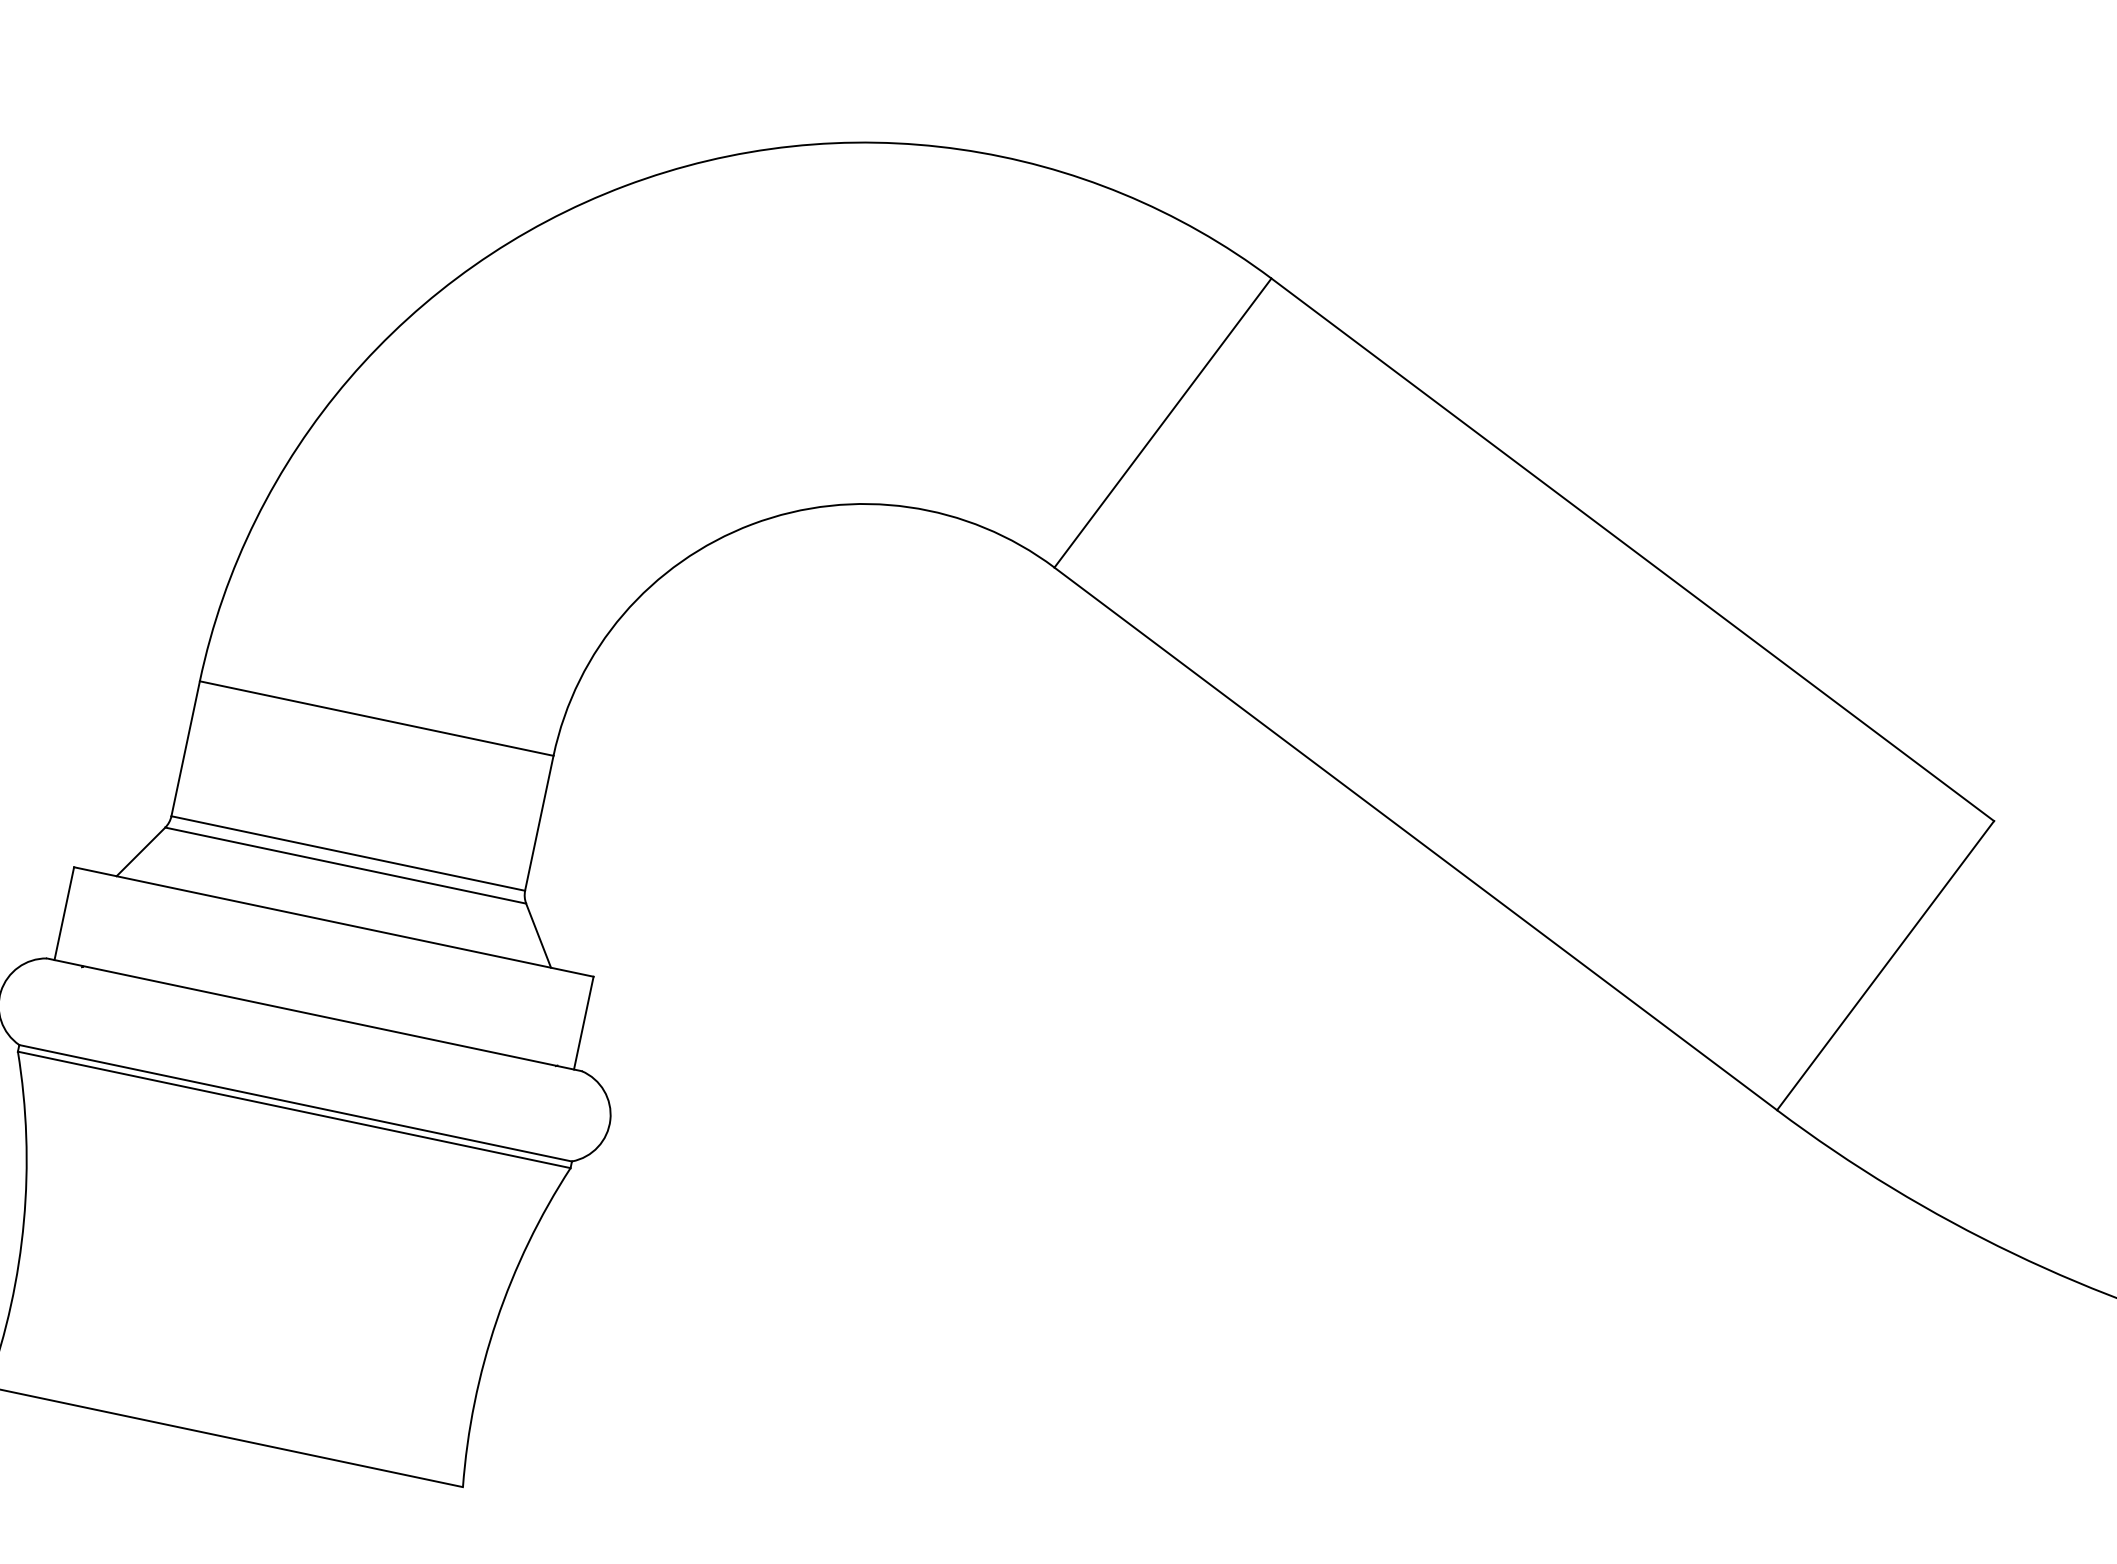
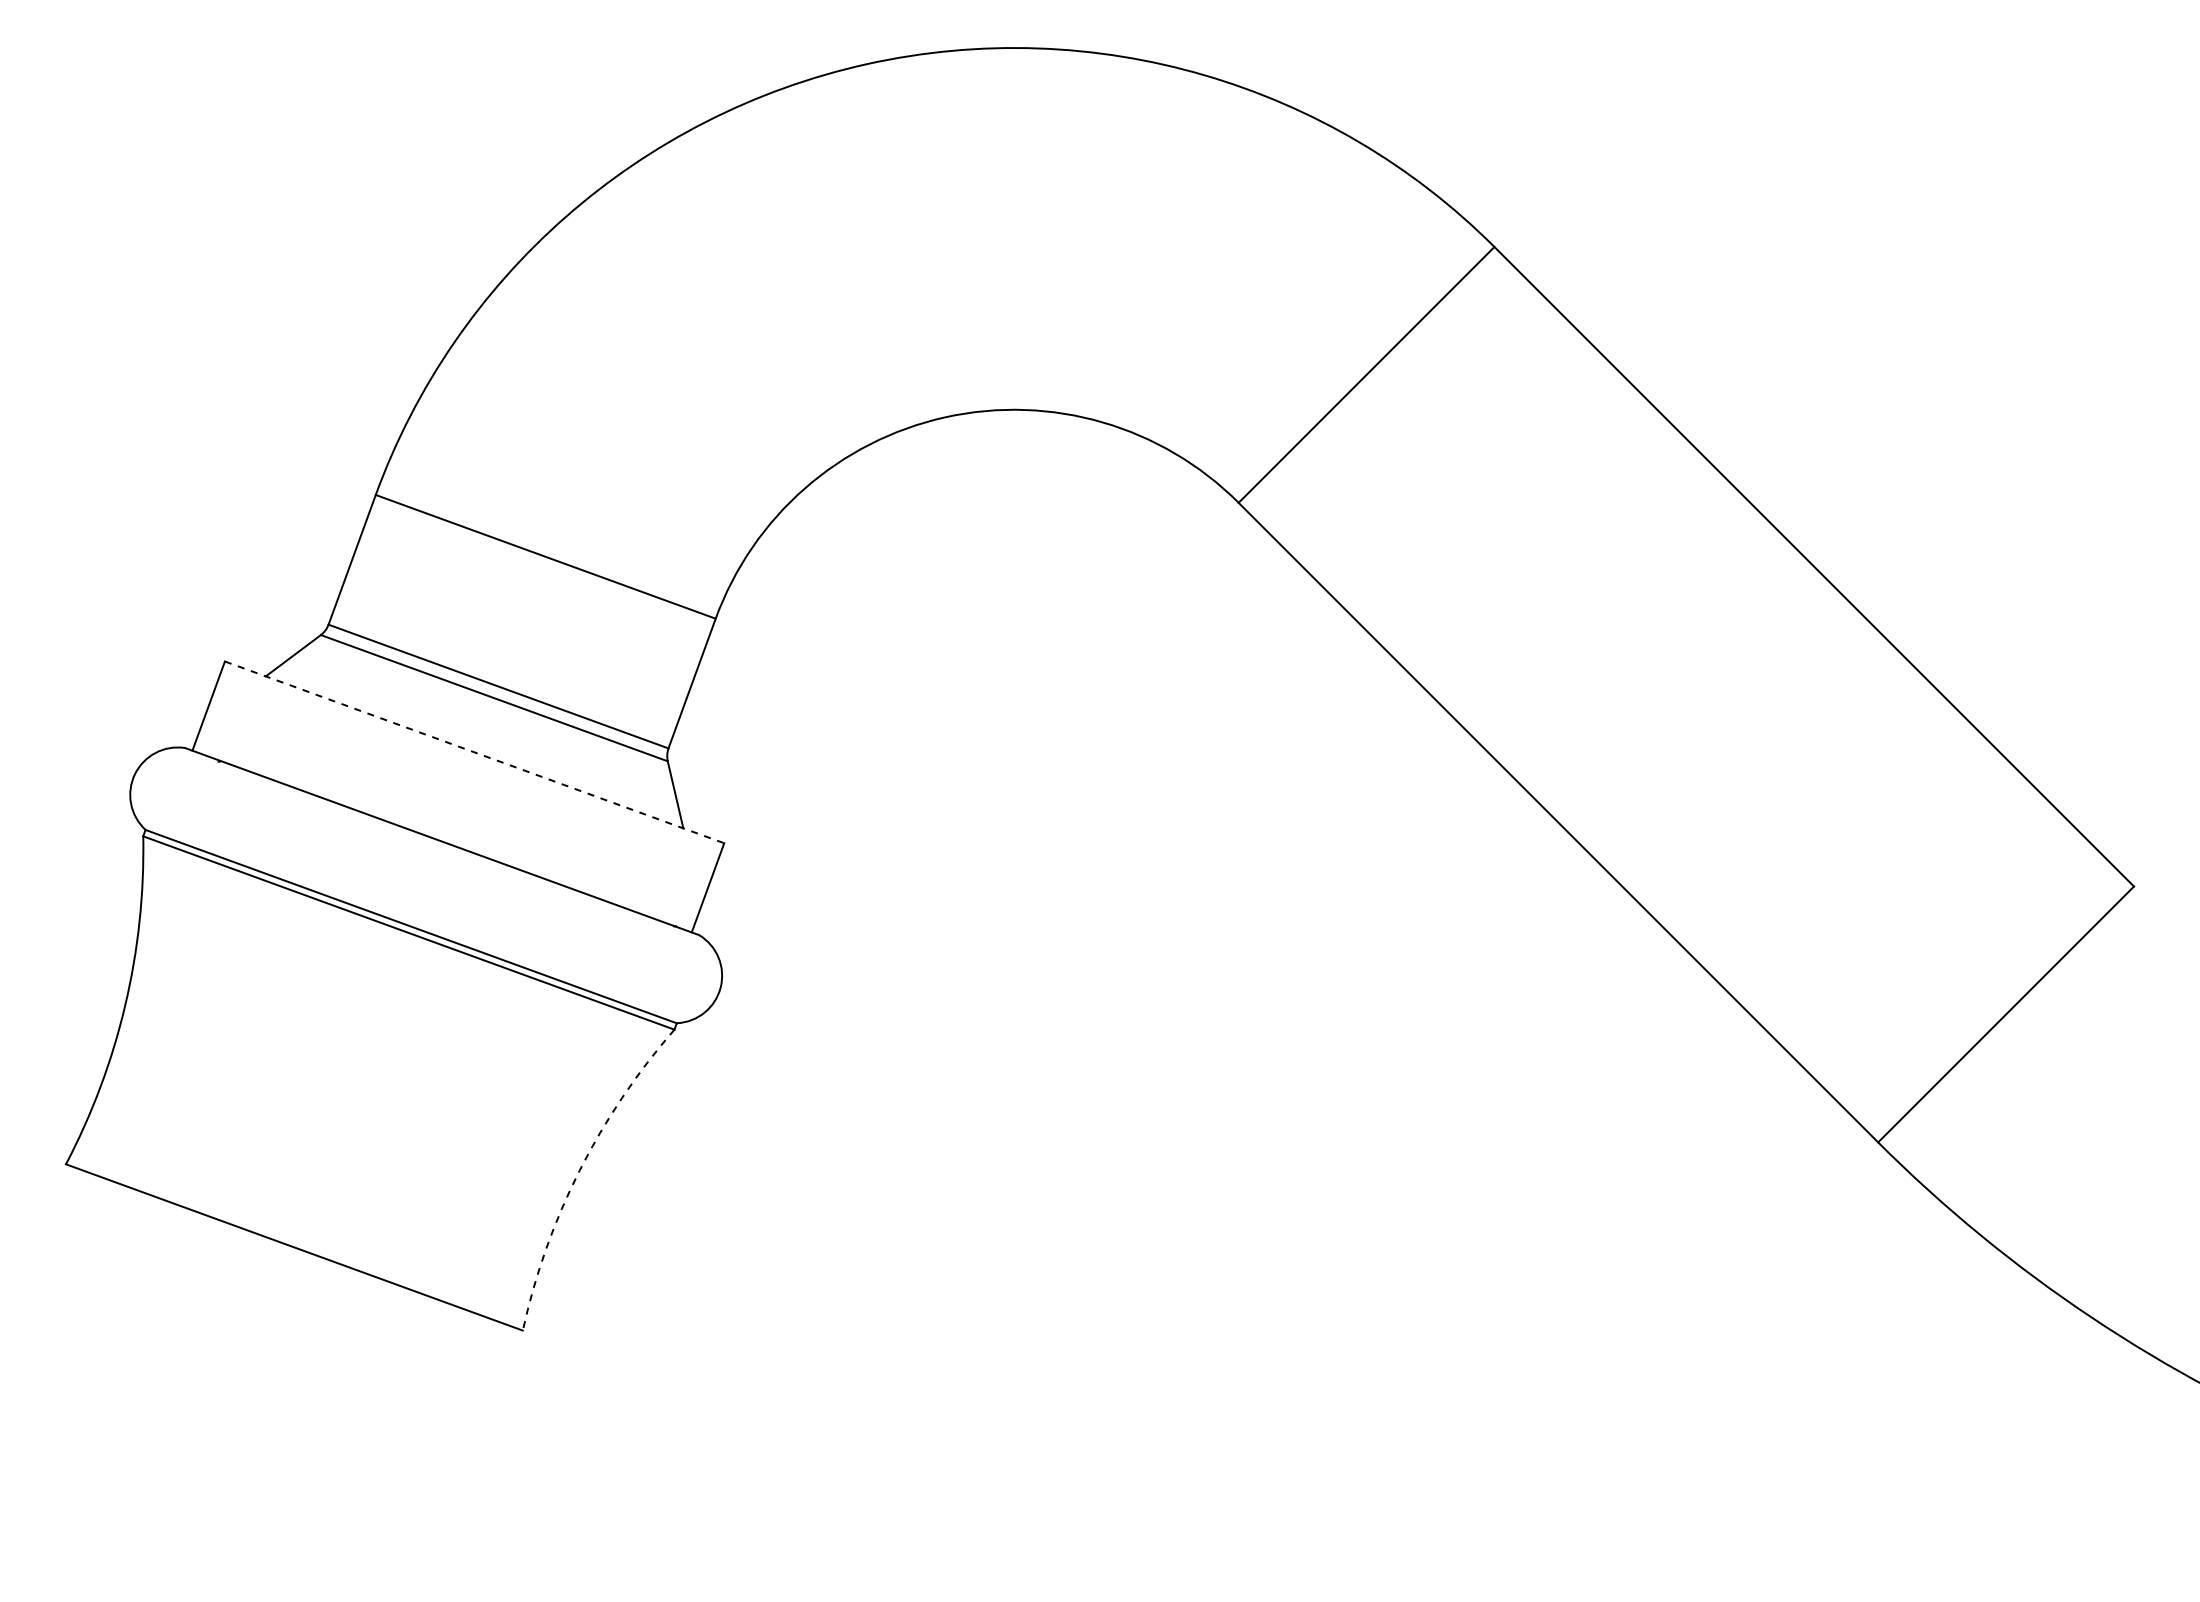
line: (333, 922) -> (474, 752), solid -> dashed
arc: (496, 1320) -> (579, 1170), solid -> dashed

